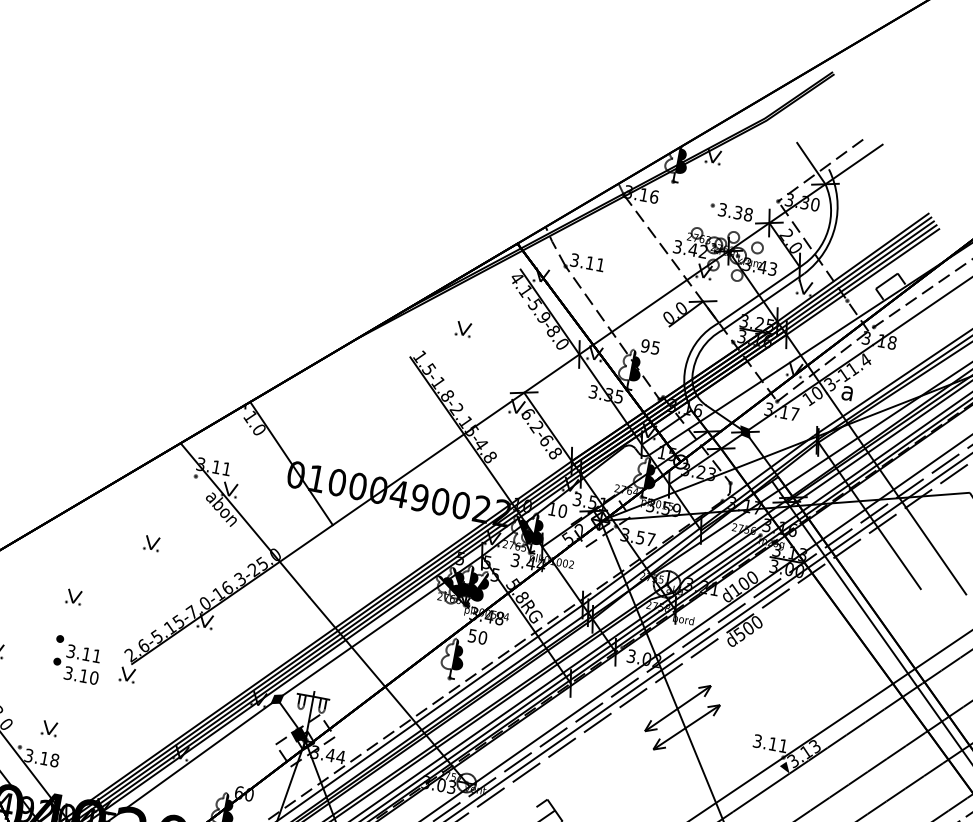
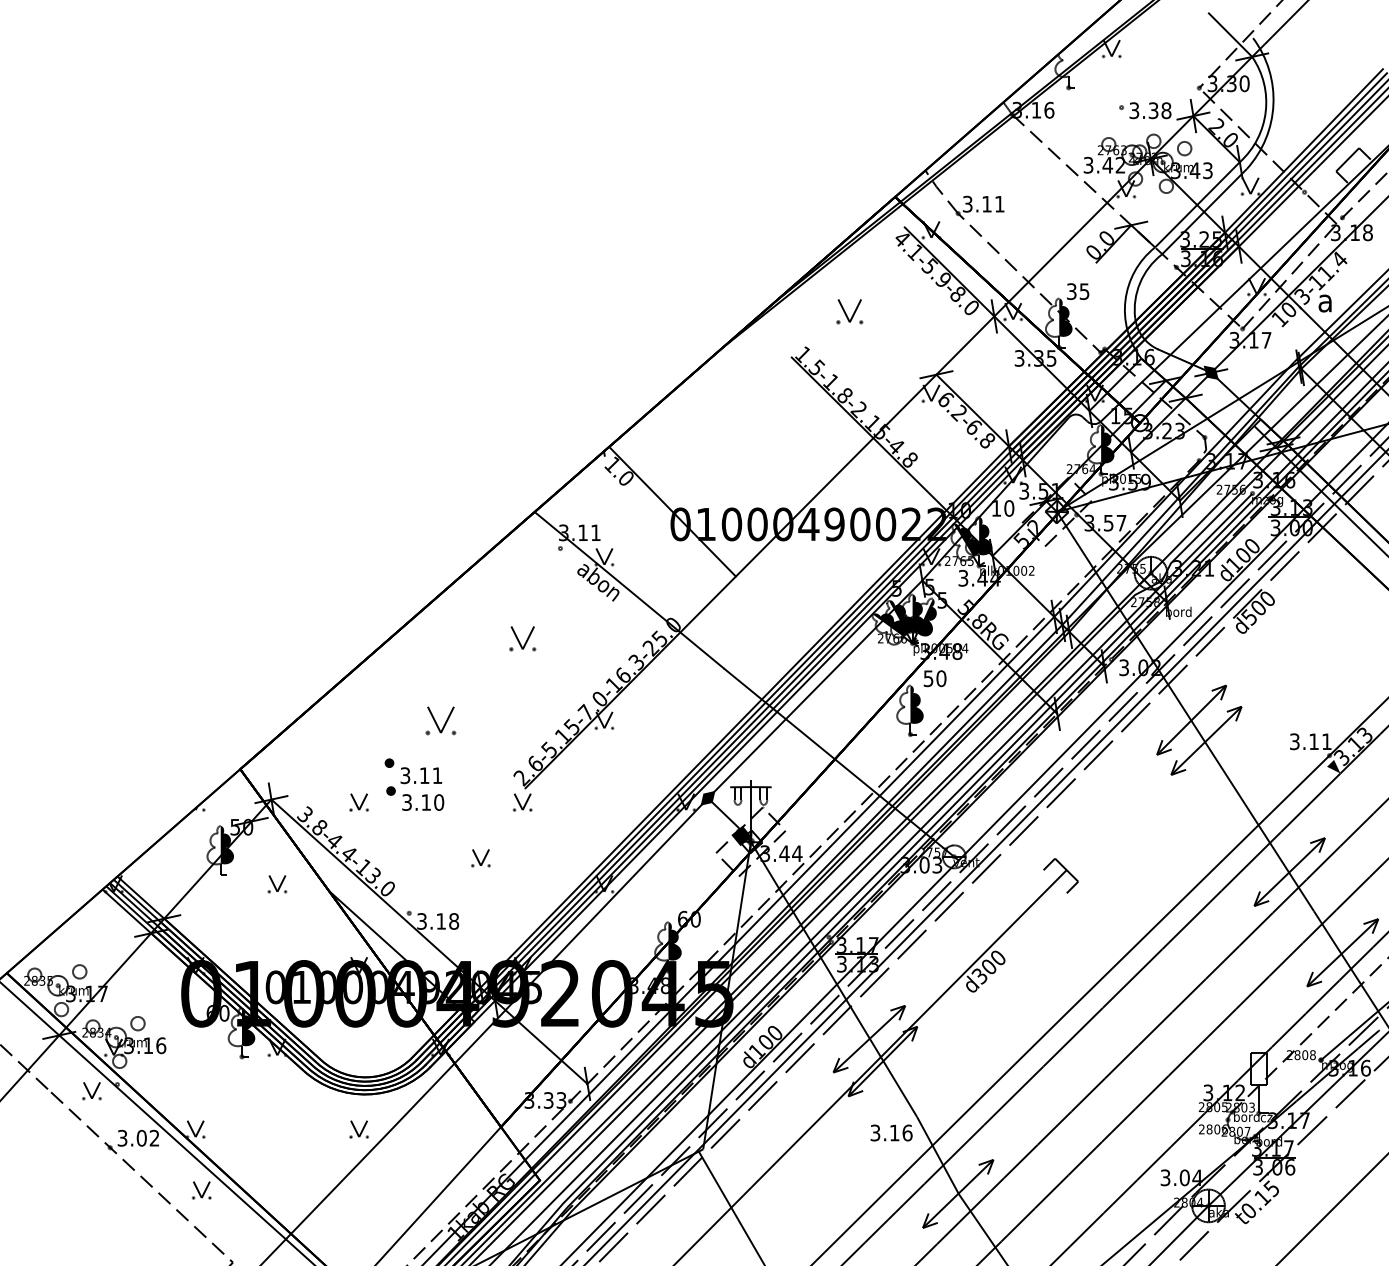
fill: (682, 159) -> (1074, 59), removed
part: (463, 329) -> (849, 312), size x1.4
text: (645, 345) -> (1071, 291), 95 -> 35
part: (151, 543) -> (522, 639), size x1.4
part: (73, 596) -> (440, 720), size x1.6
text: (77, 659) -> (414, 784), moved
part: (49, 728) -> (480, 858), moved

